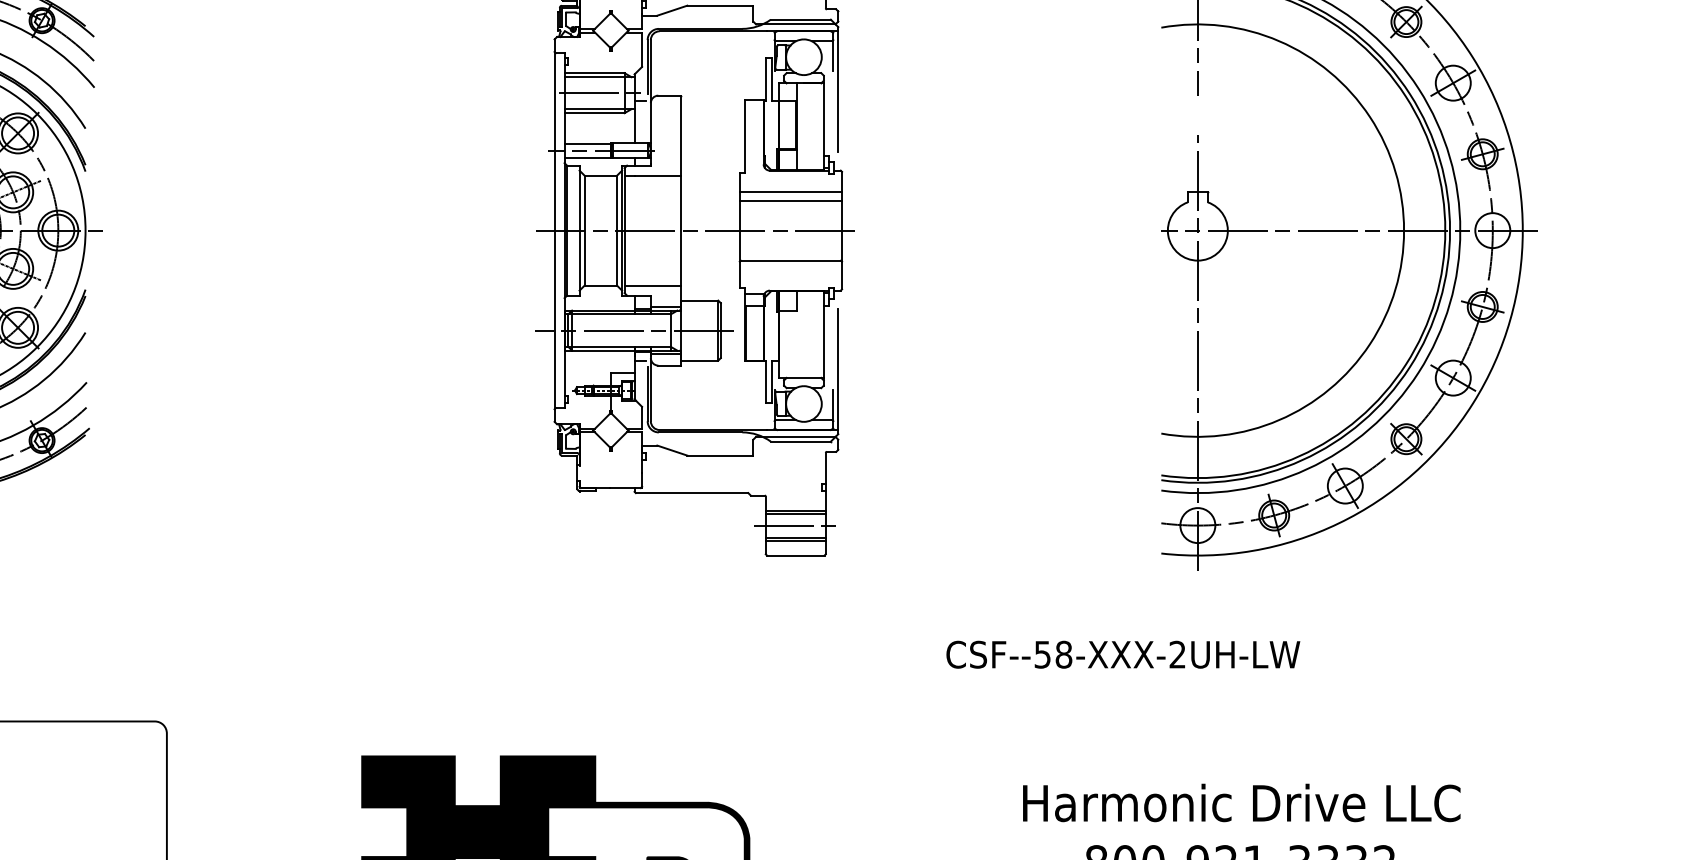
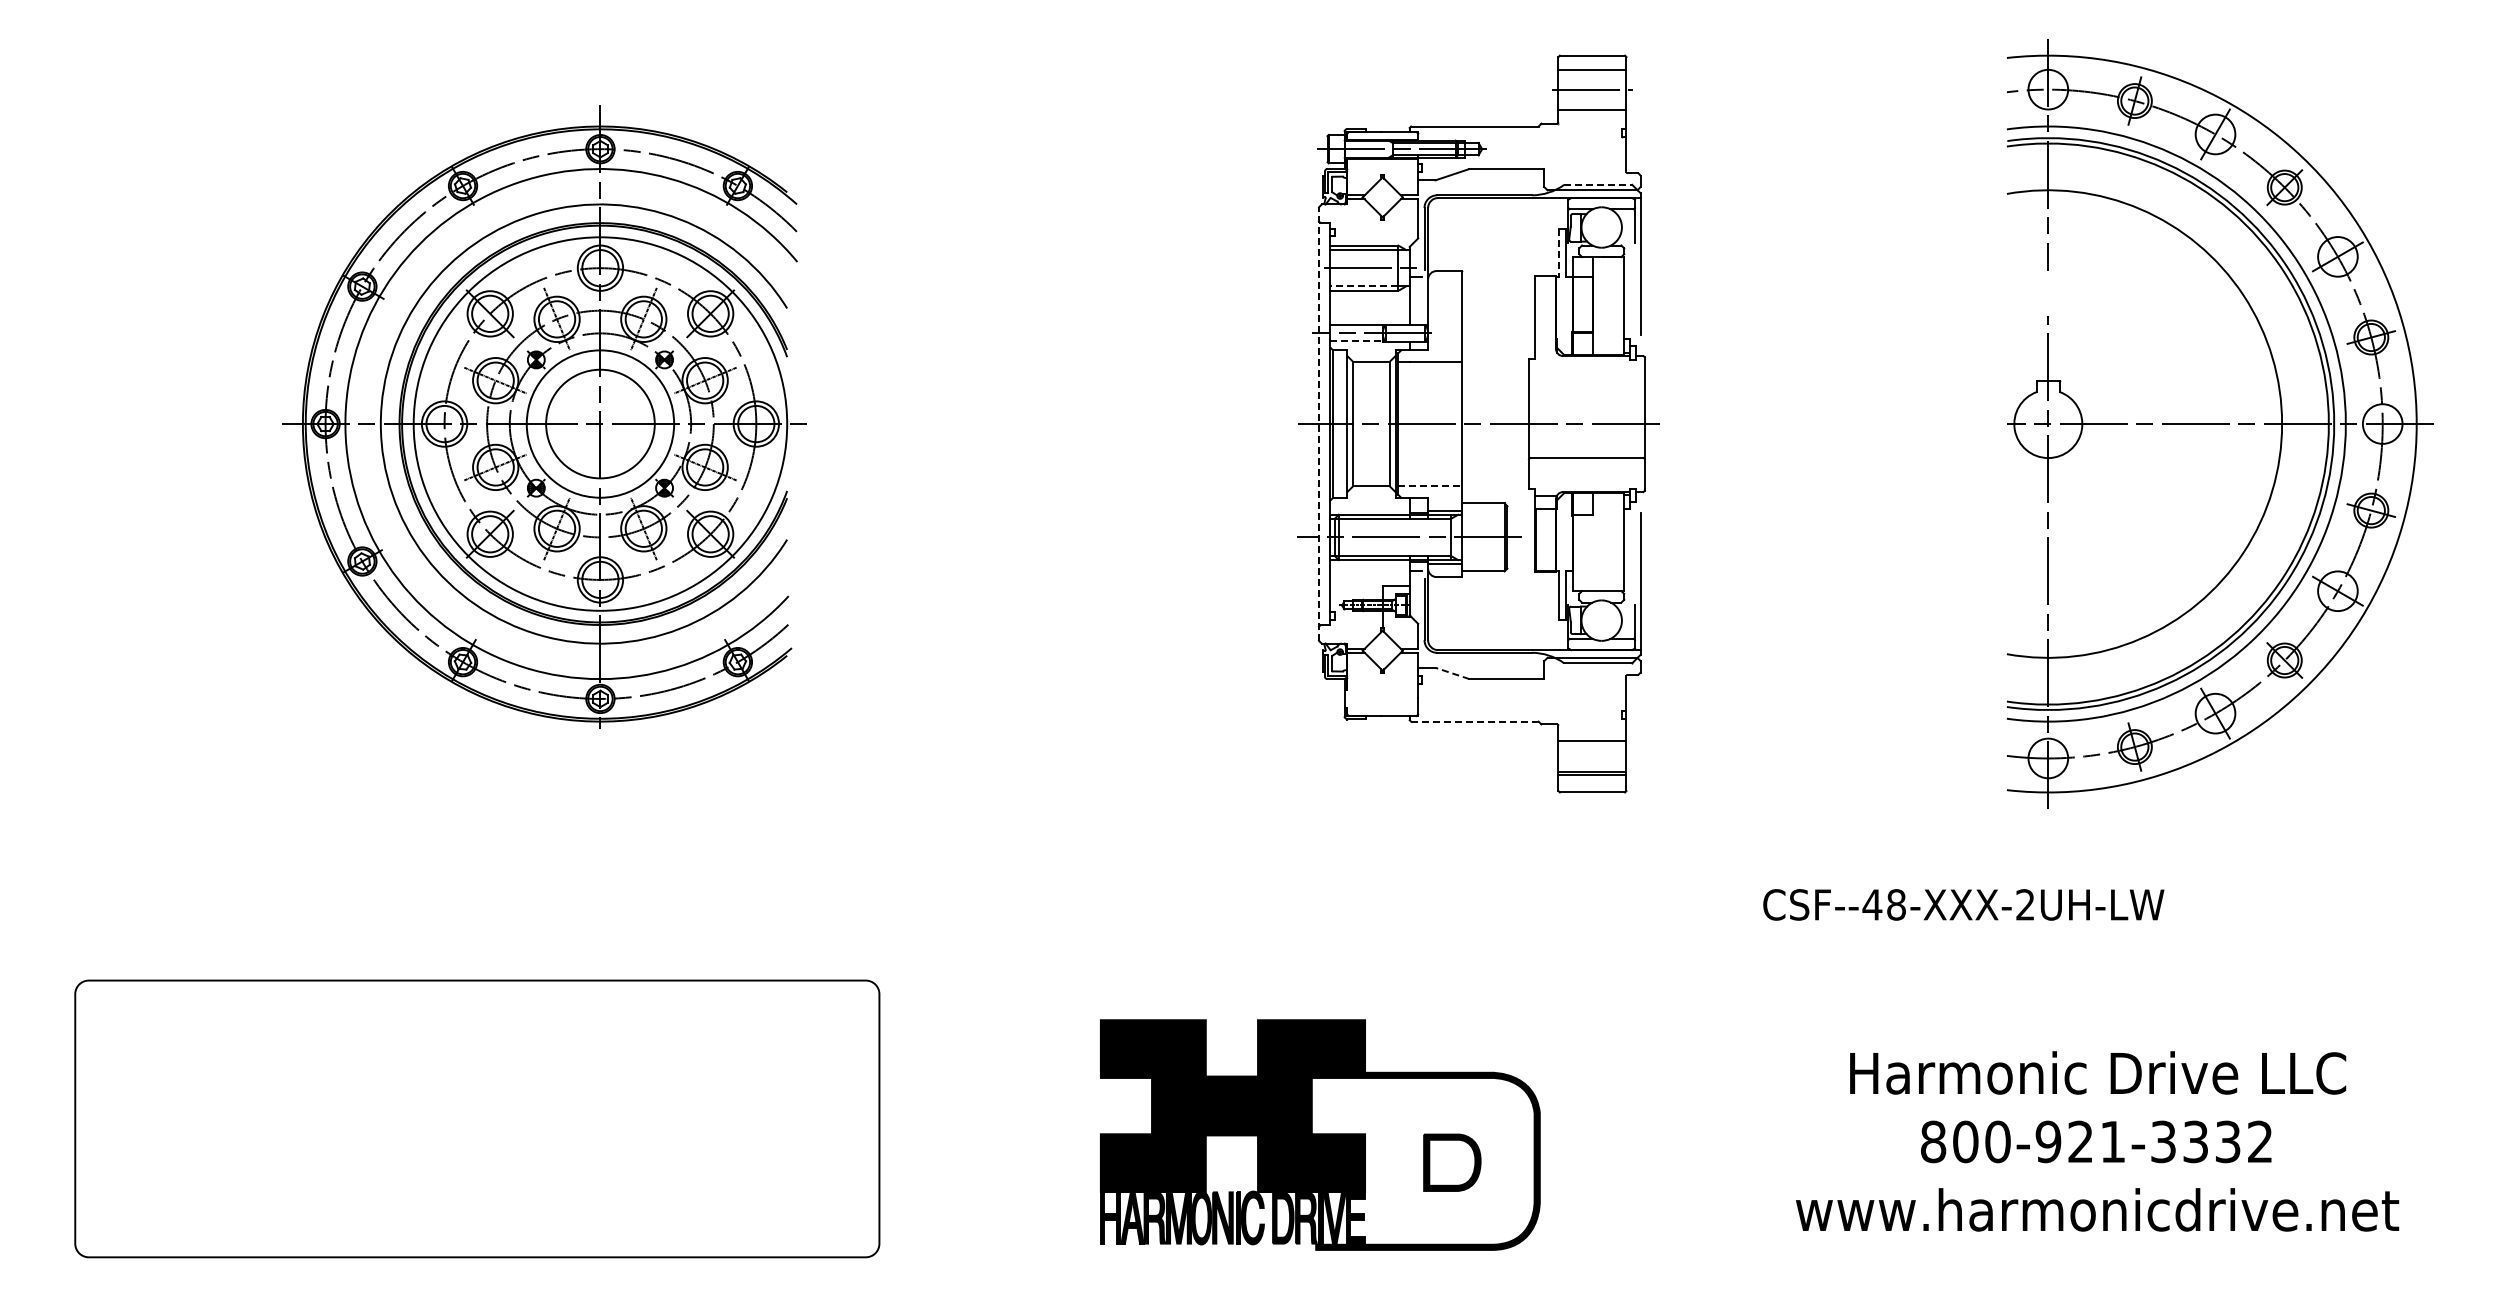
line: (801, 19) -> (1598, 184), solid -> dashed
line: (765, 80) -> (1558, 253), solid -> dashed
line: (593, 109) -> (1363, 286), solid -> dashed
line: (588, 157) -> (1357, 341), solid -> dashed
line: (790, 192) -> (1586, 380), removed
line: (790, 201) -> (1586, 390), removed
line: (555, 231) -> (1319, 424), solid -> dashed
line: (652, 285) -> (1430, 486), solid -> dashed
line: (672, 450) -> (1452, 673), solid -> dashed
line: (691, 492) -> (1474, 721), solid -> dashed
line: (795, 513) -> (1592, 744), removed
line: (795, 525) -> (1592, 758), removed
text: (1042, 654) -> (1872, 904), CSF--58-XXX-2UH-LW -> CSF--48-XXX-2UH-LW

